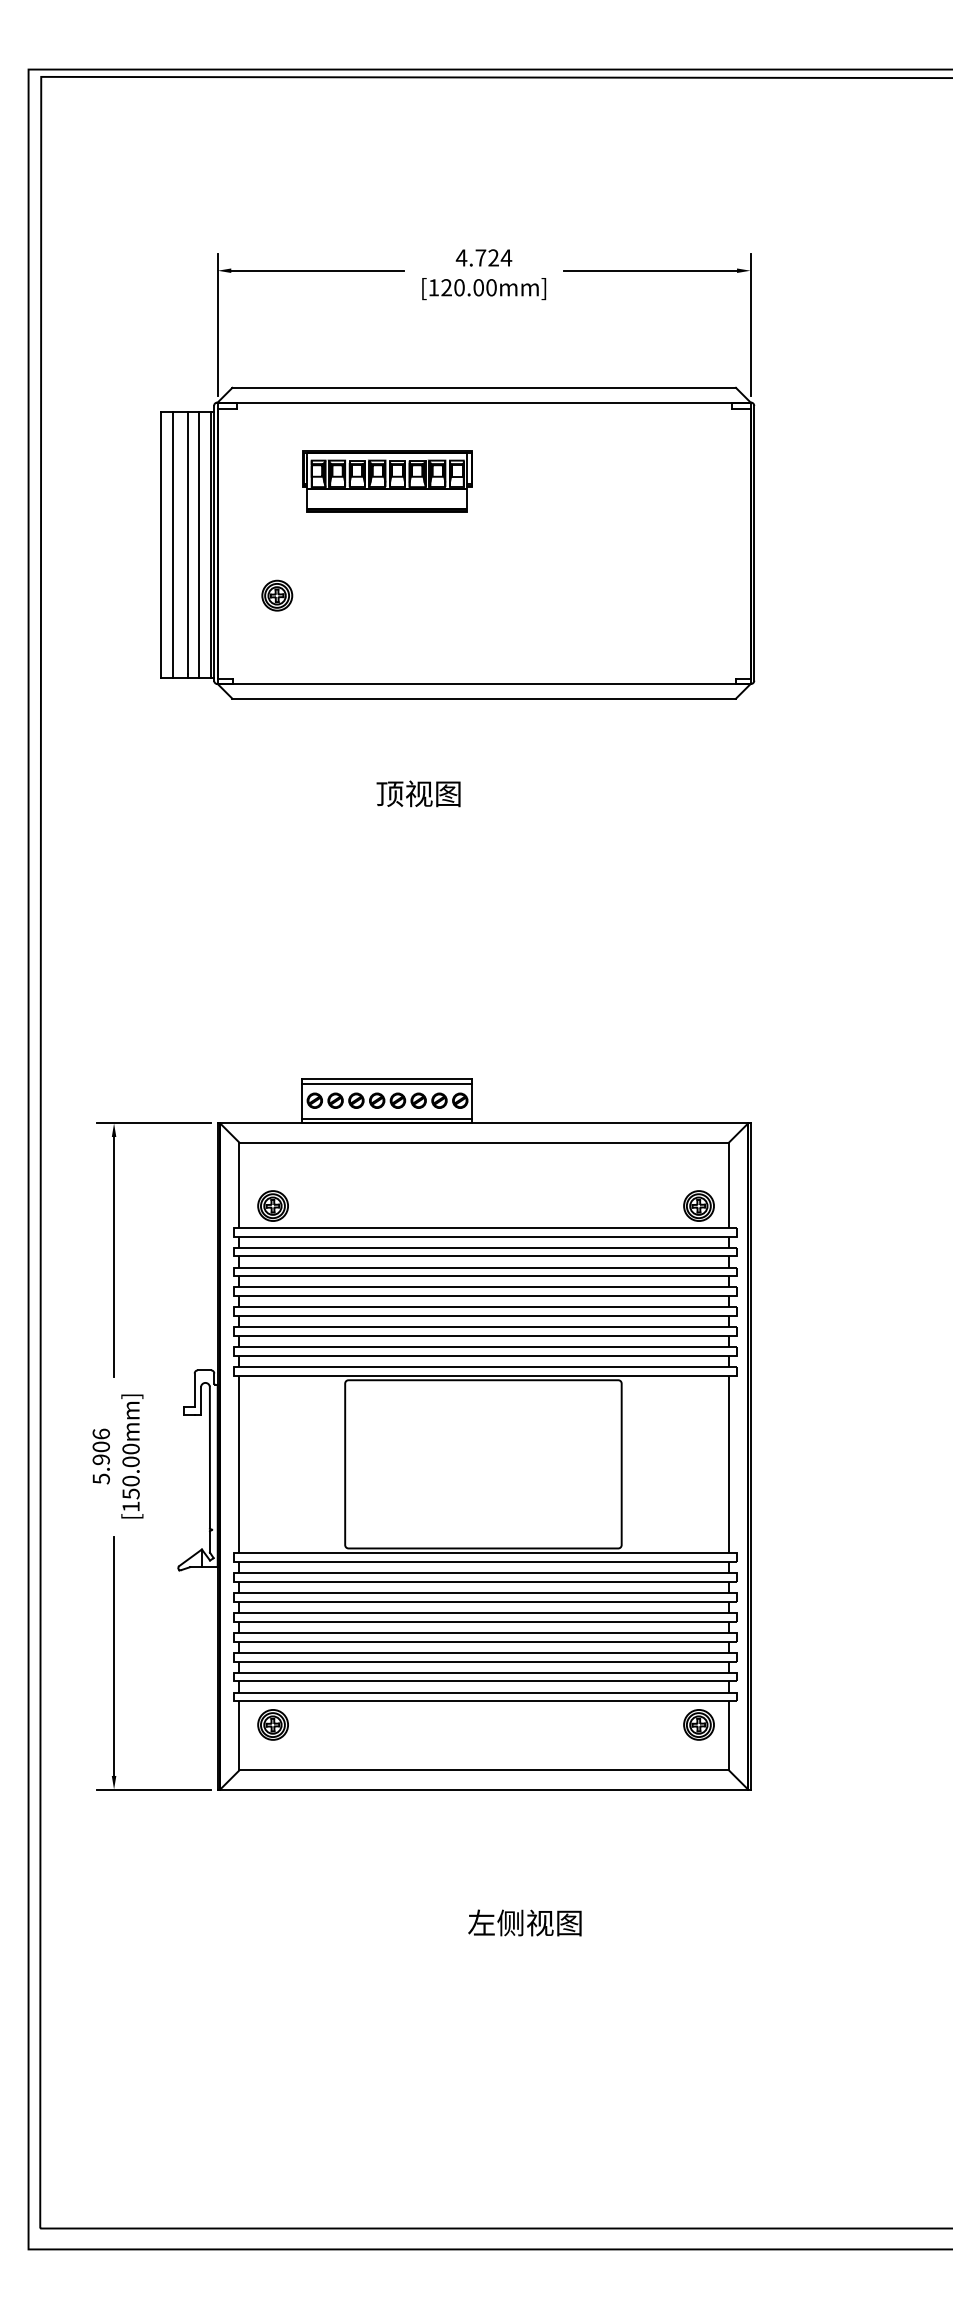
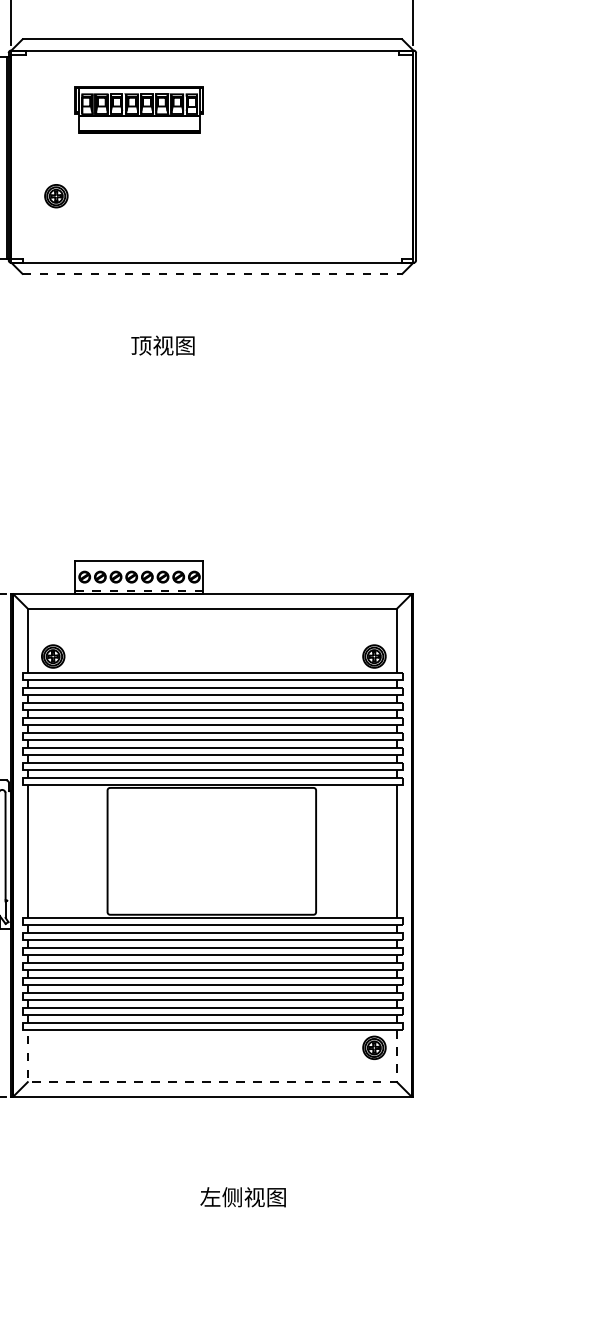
line: (484, 698) -> (212, 273), solid -> dashed
line: (386, 1083) -> (138, 564), removed
line: (386, 1118) -> (138, 590), solid -> dashed
part: (272, 1724) -> (52, 1047), removed
line: (484, 1770) -> (212, 1082), solid -> dashed

